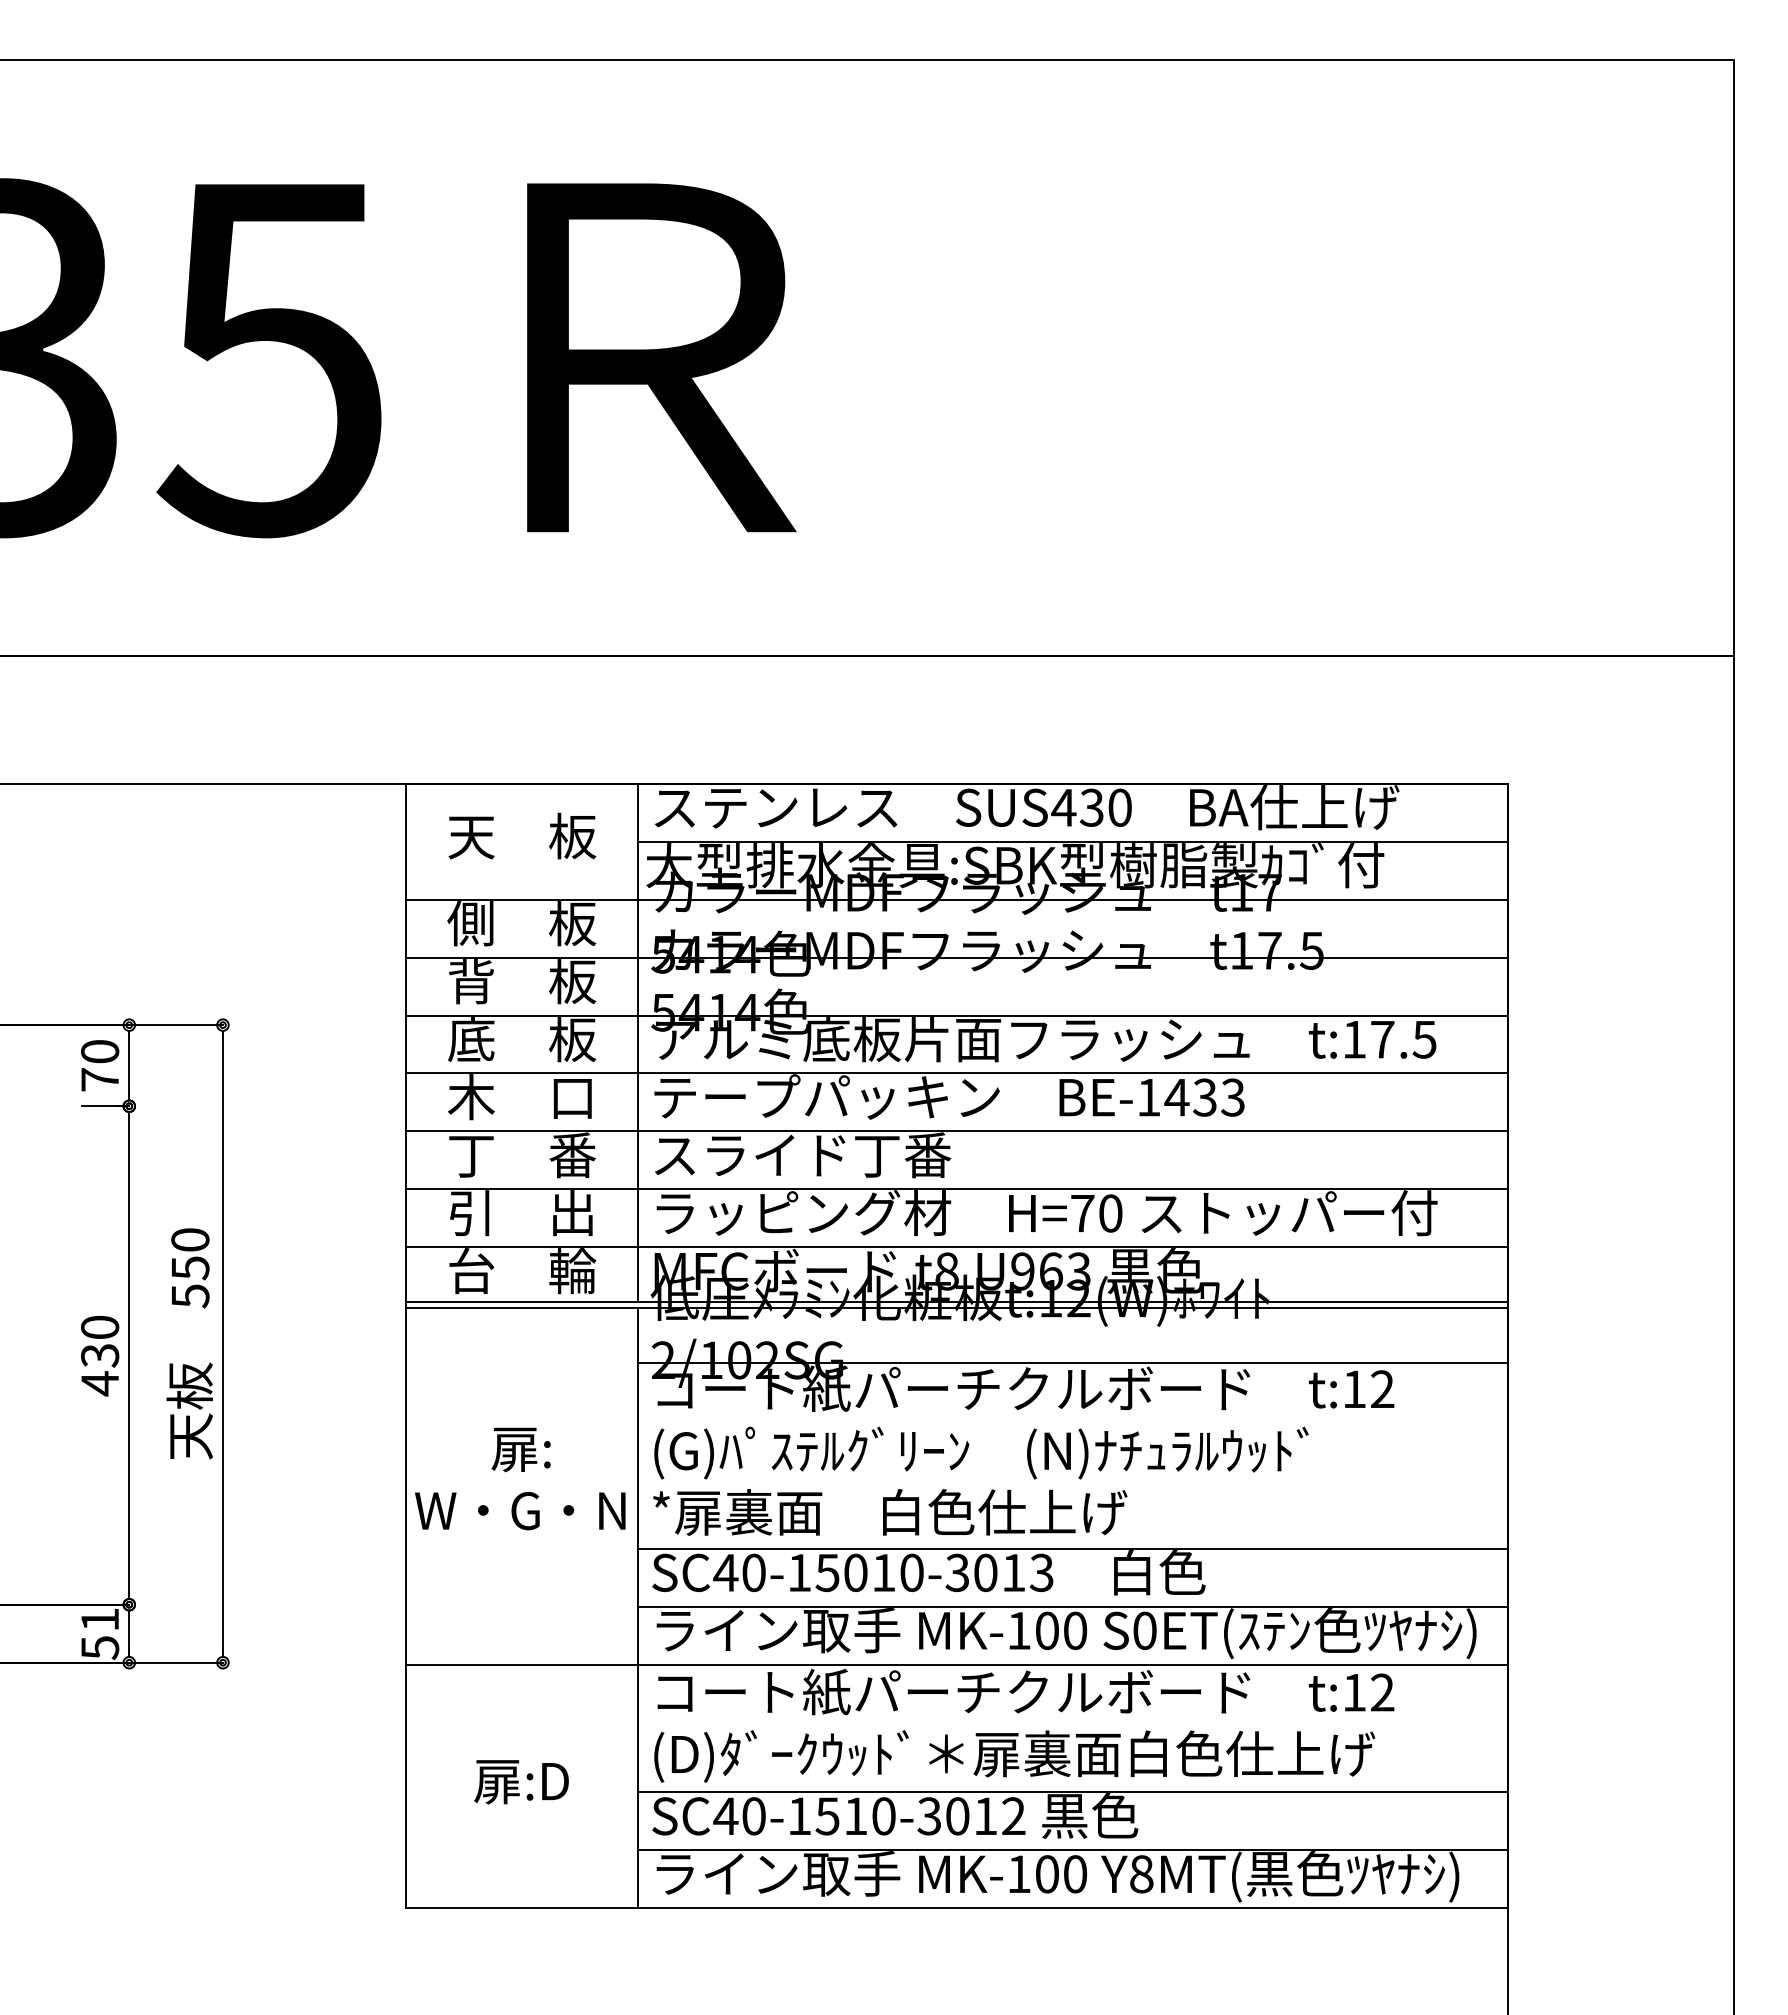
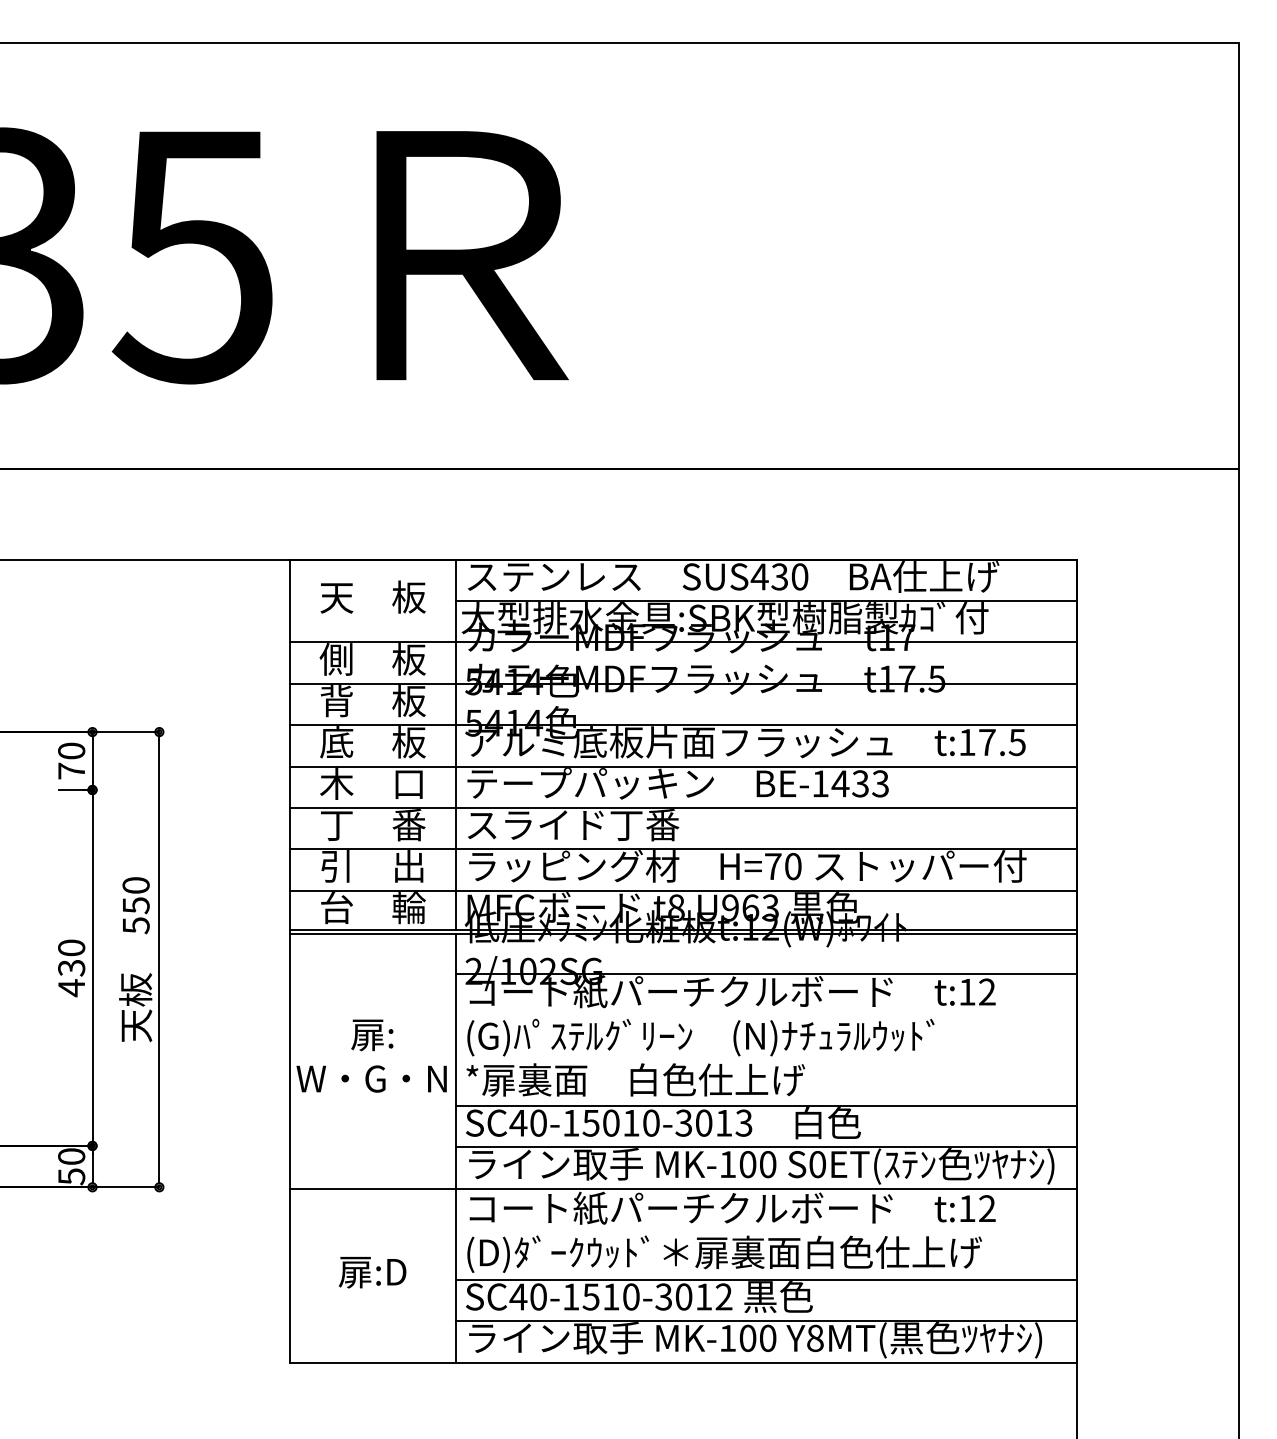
text: (100, 1619) -> (71, 1156), 51 -> 50

